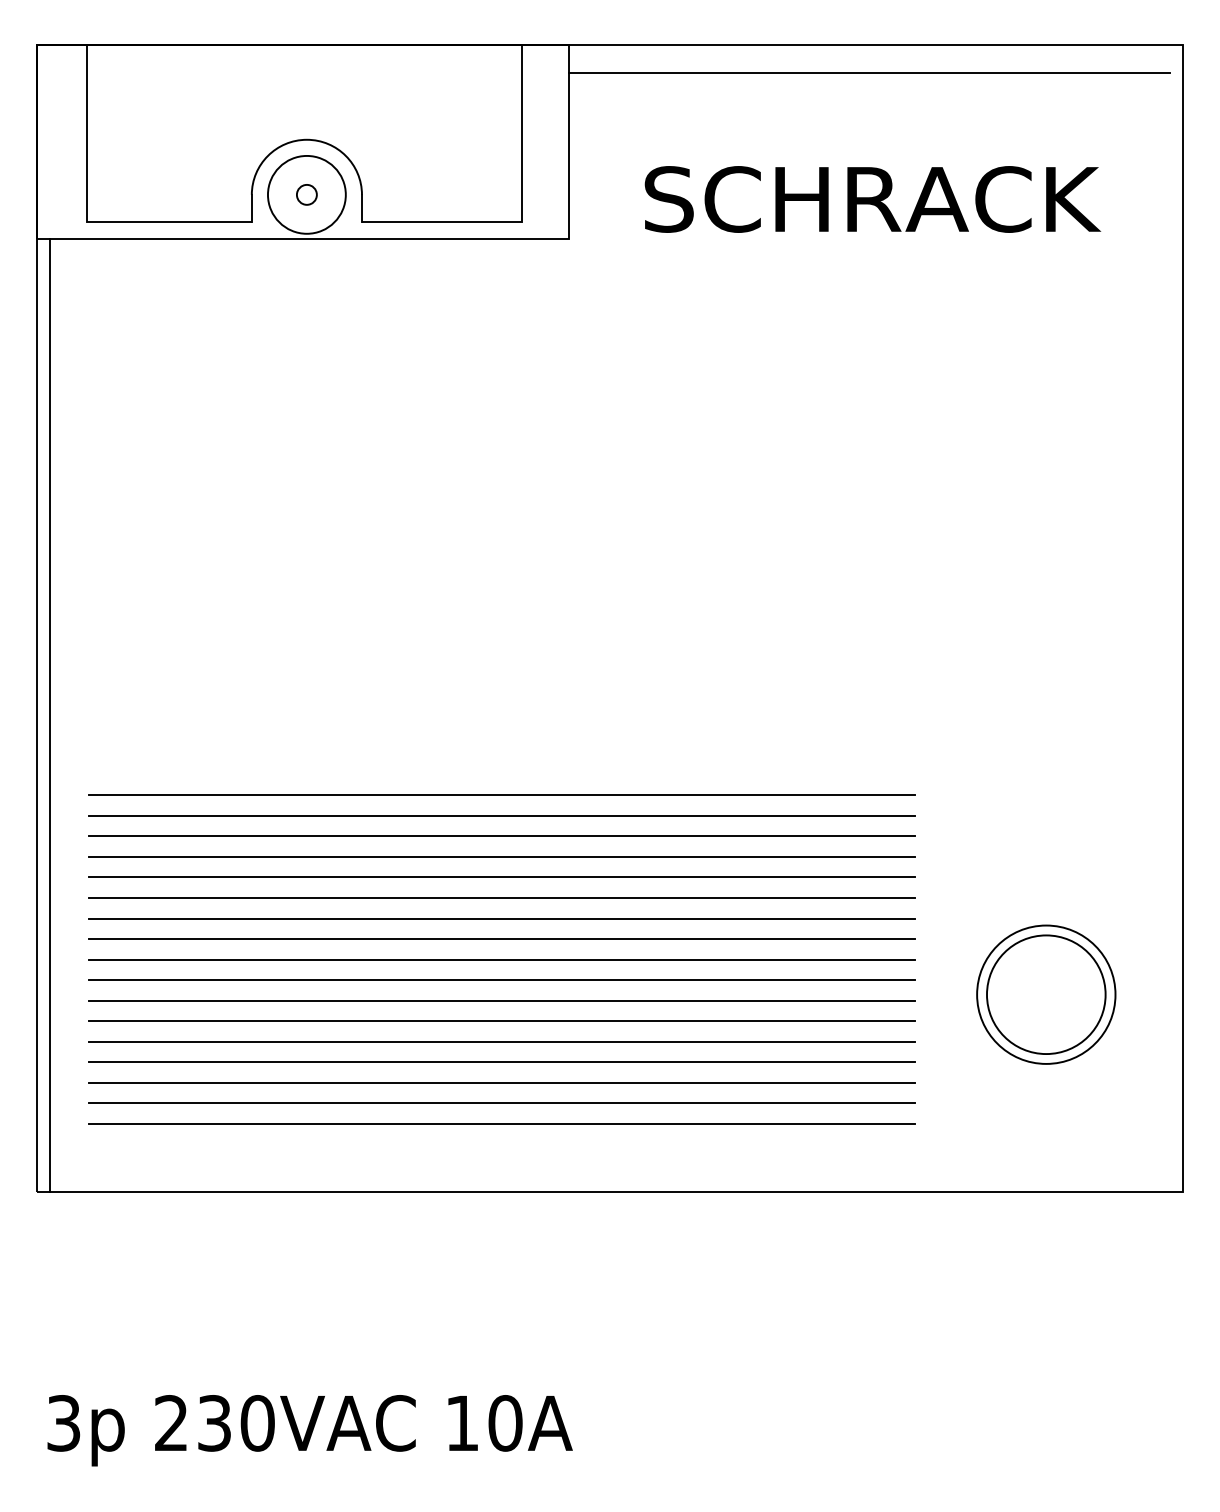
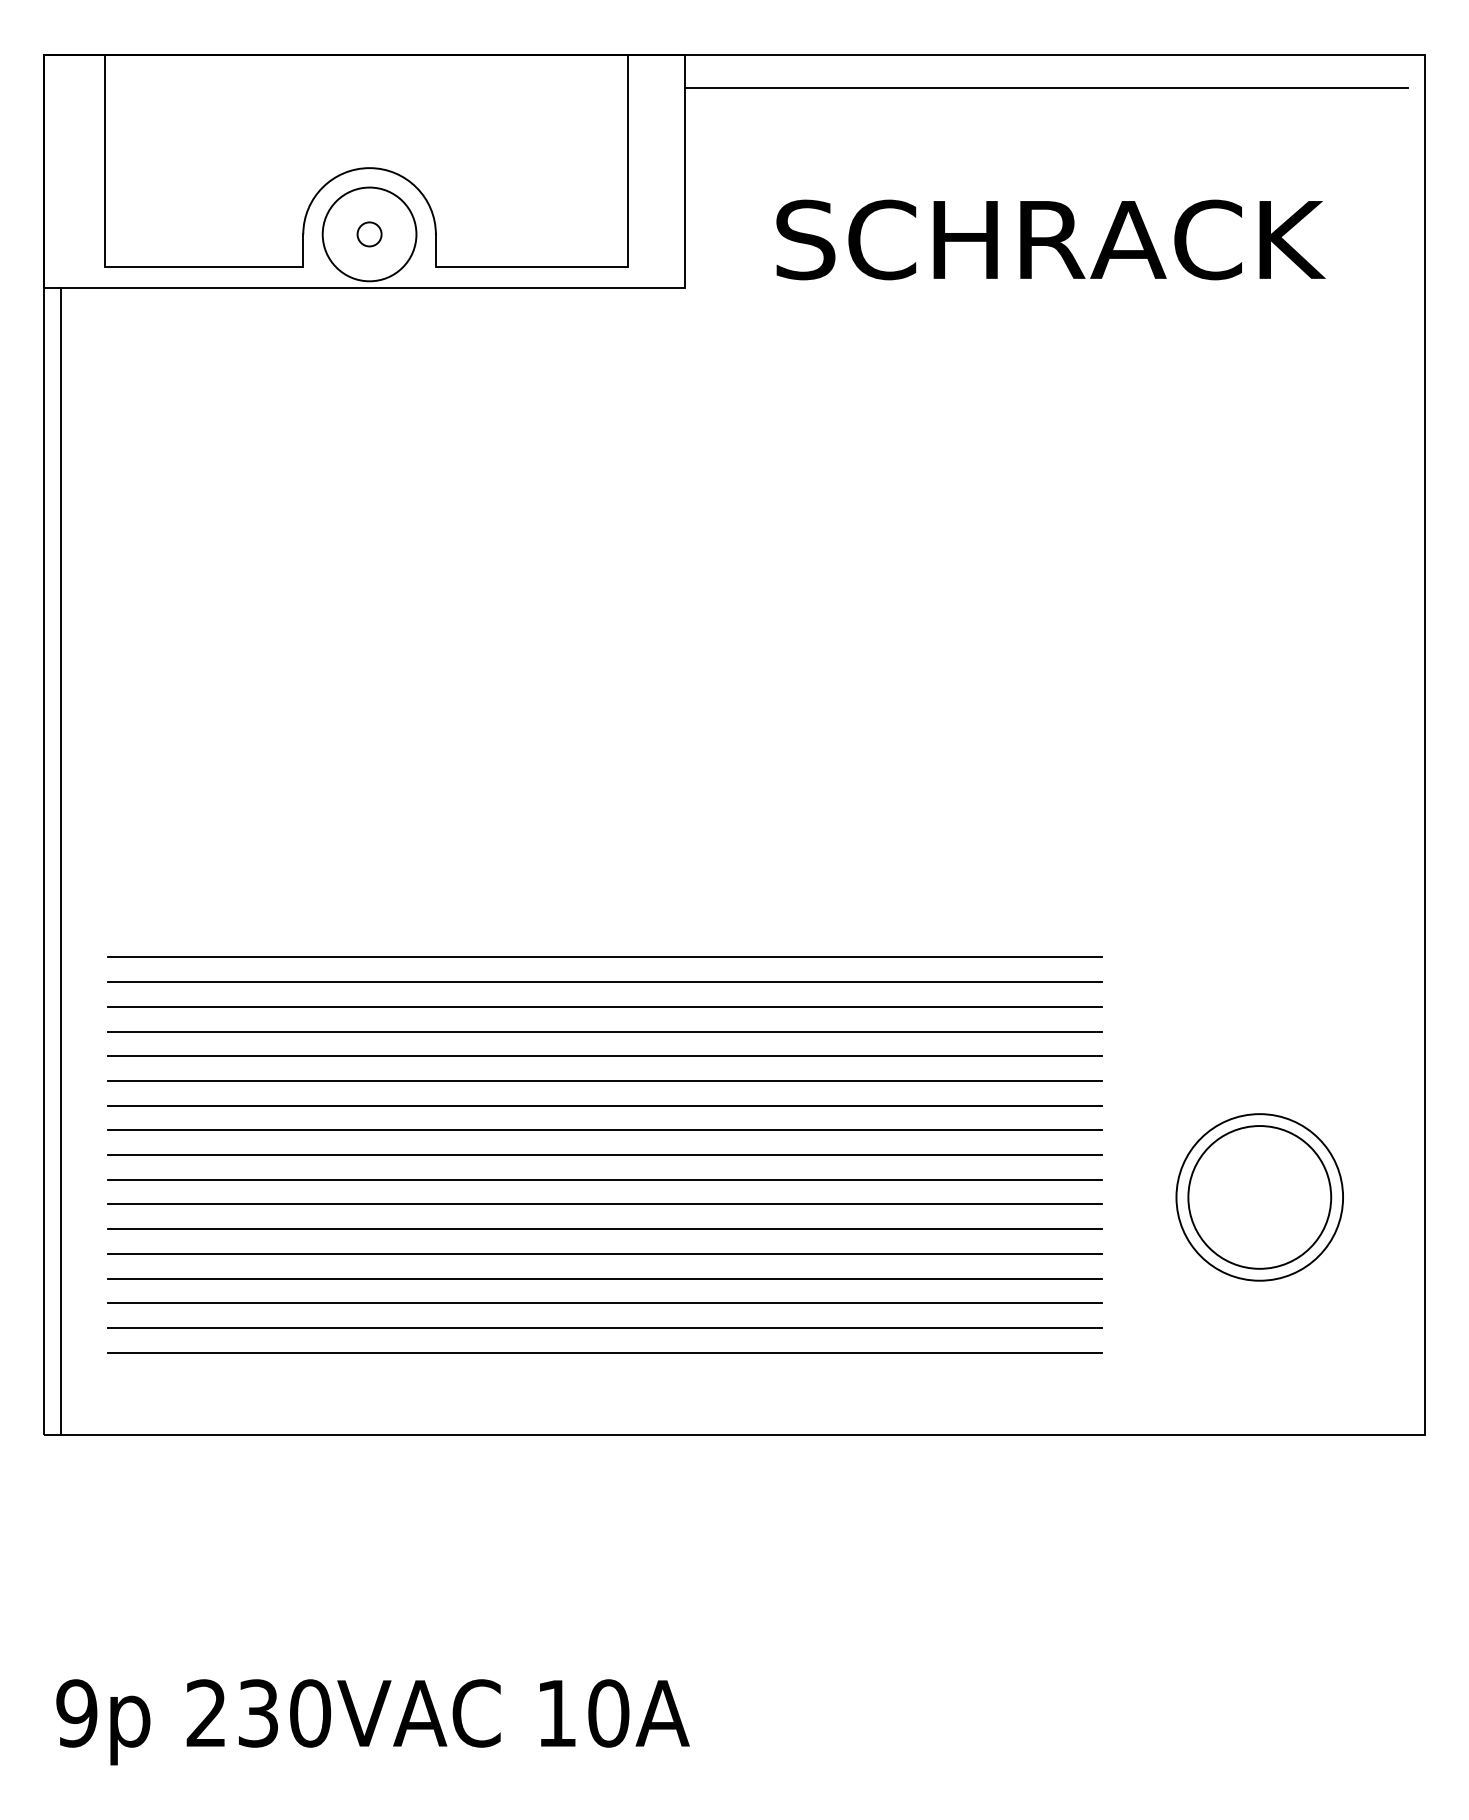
text: (63, 1423) -> (76, 1713), 3p -> 9p

